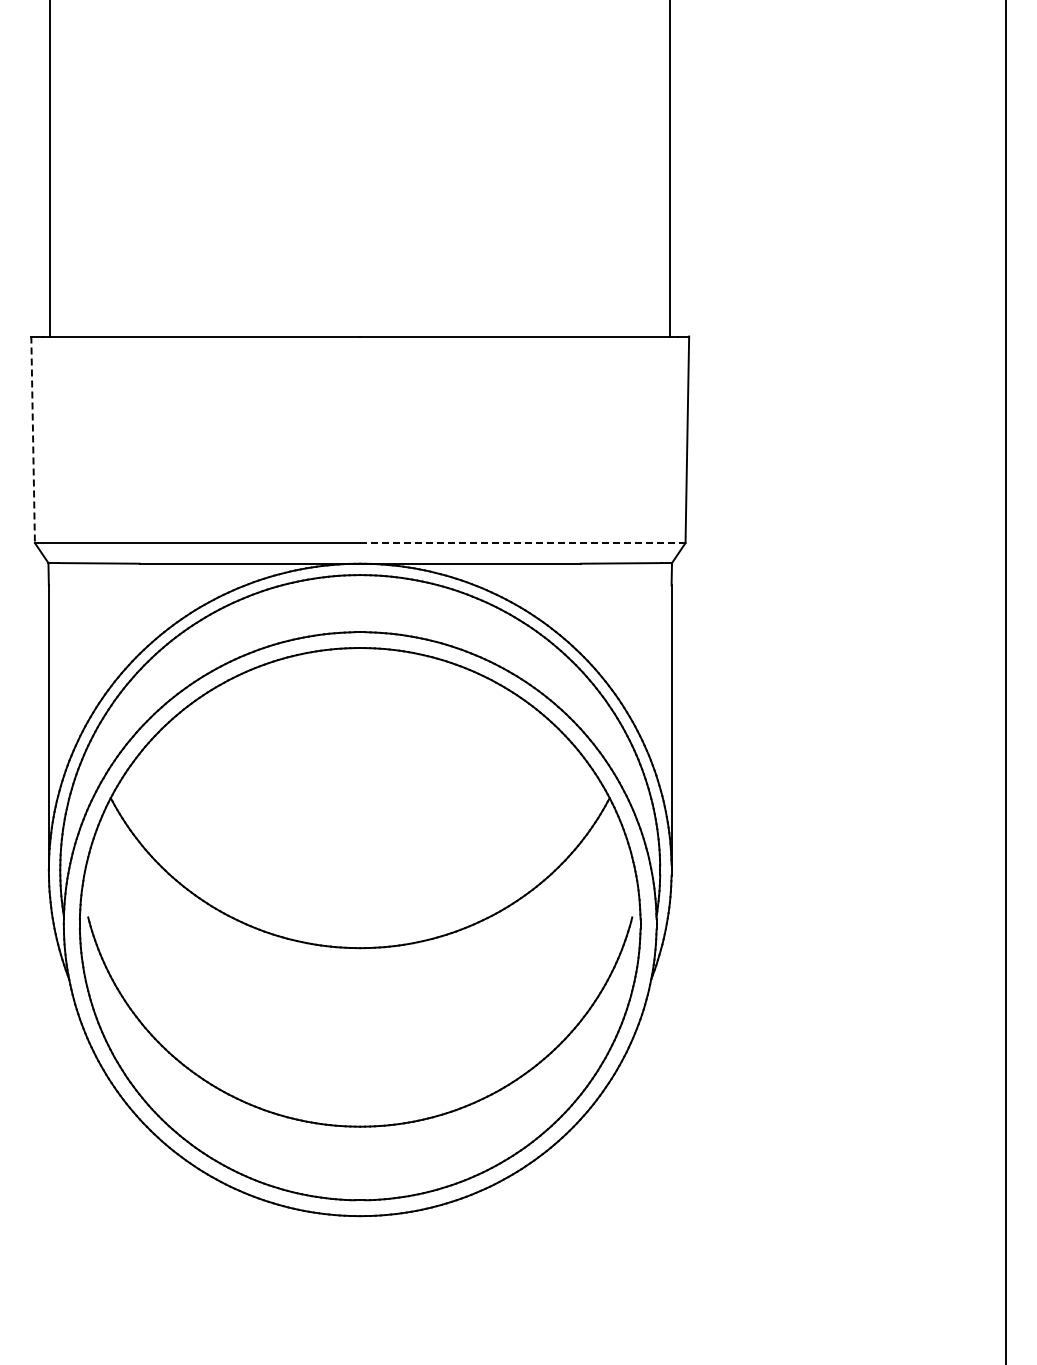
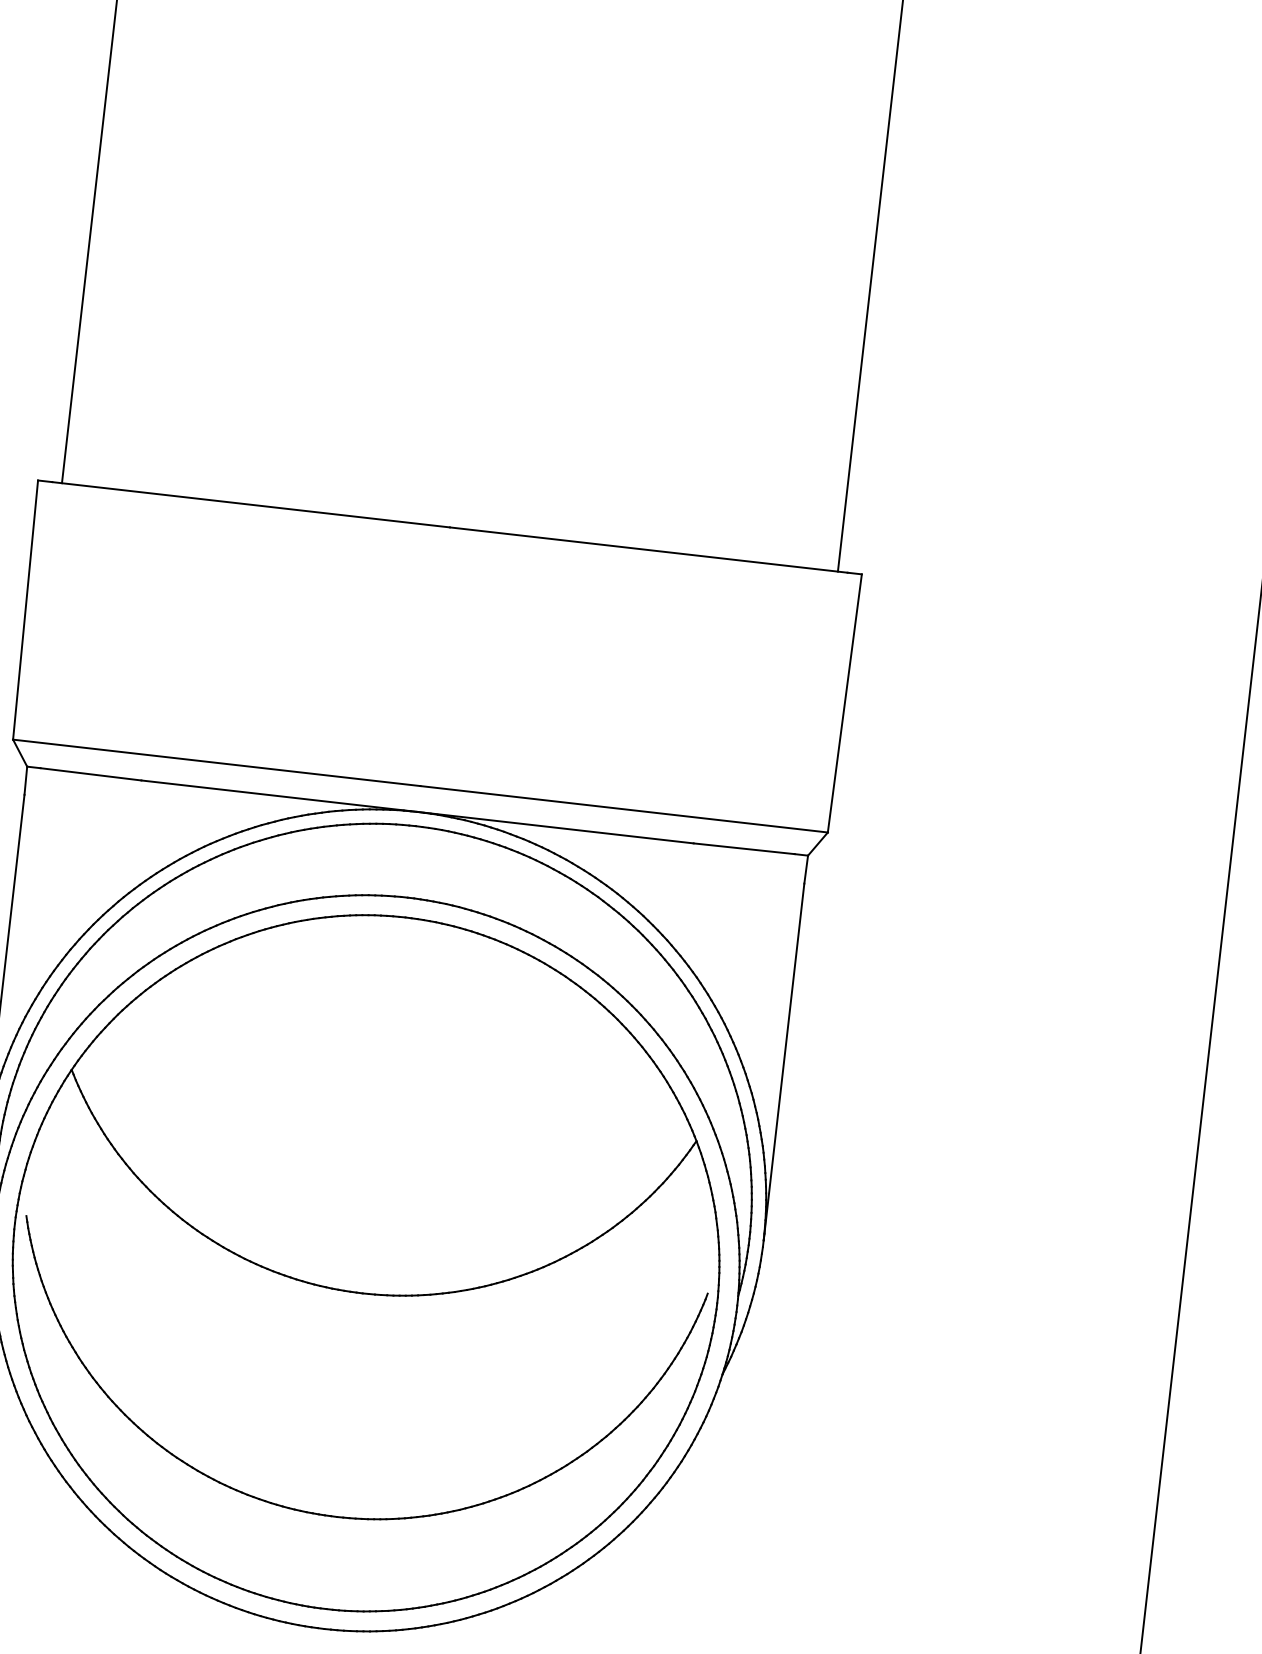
line: (33, 440) -> (25, 611), dashed -> solid
line: (522, 543) -> (623, 809), dashed -> solid

